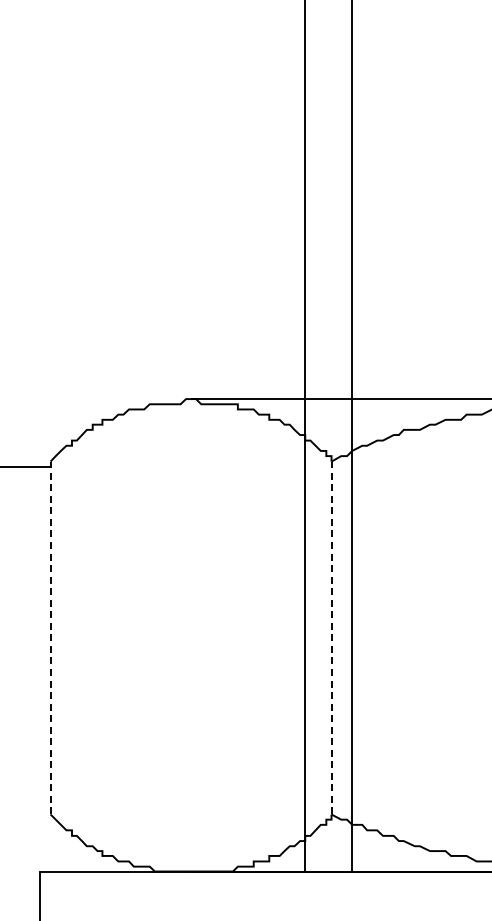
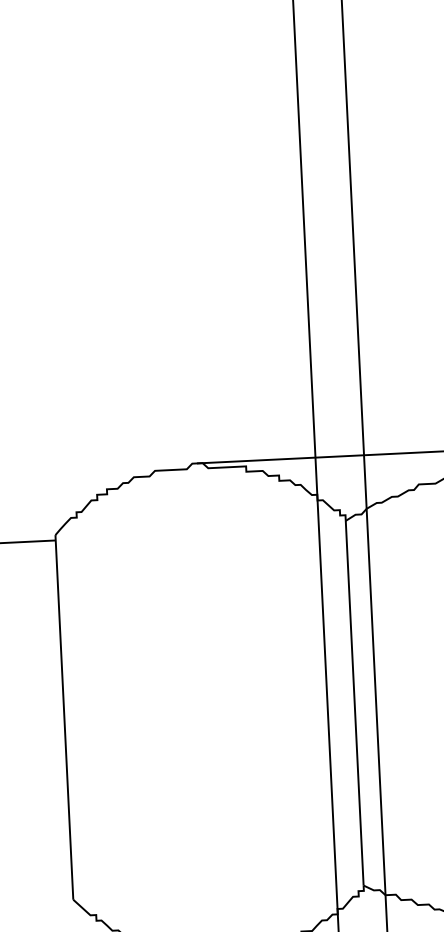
line: (50, 637) -> (64, 716), dashed -> solid
line: (331, 637) -> (354, 702), dashed -> solid

